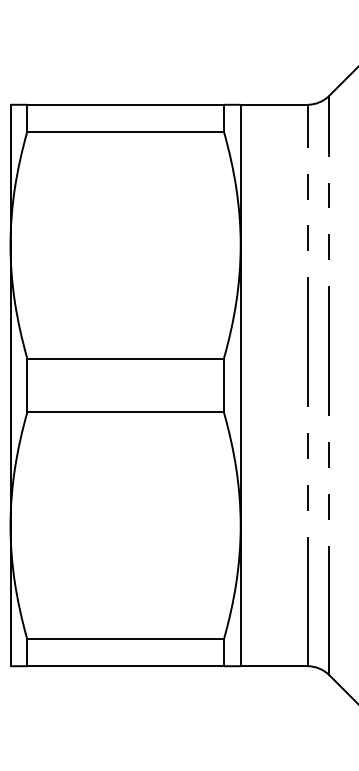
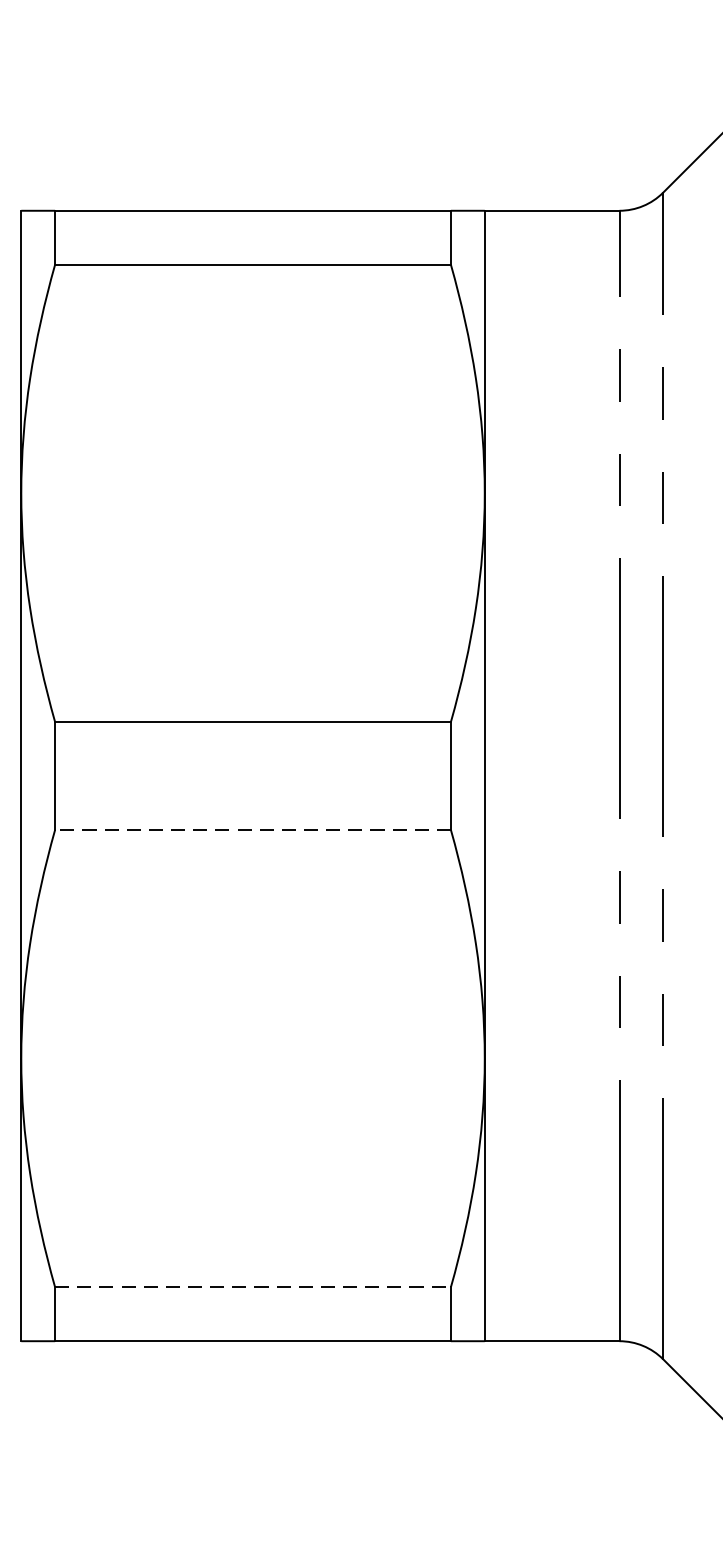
line: (125, 412) -> (252, 830), solid -> dashed
line: (126, 639) -> (254, 1287), solid -> dashed

